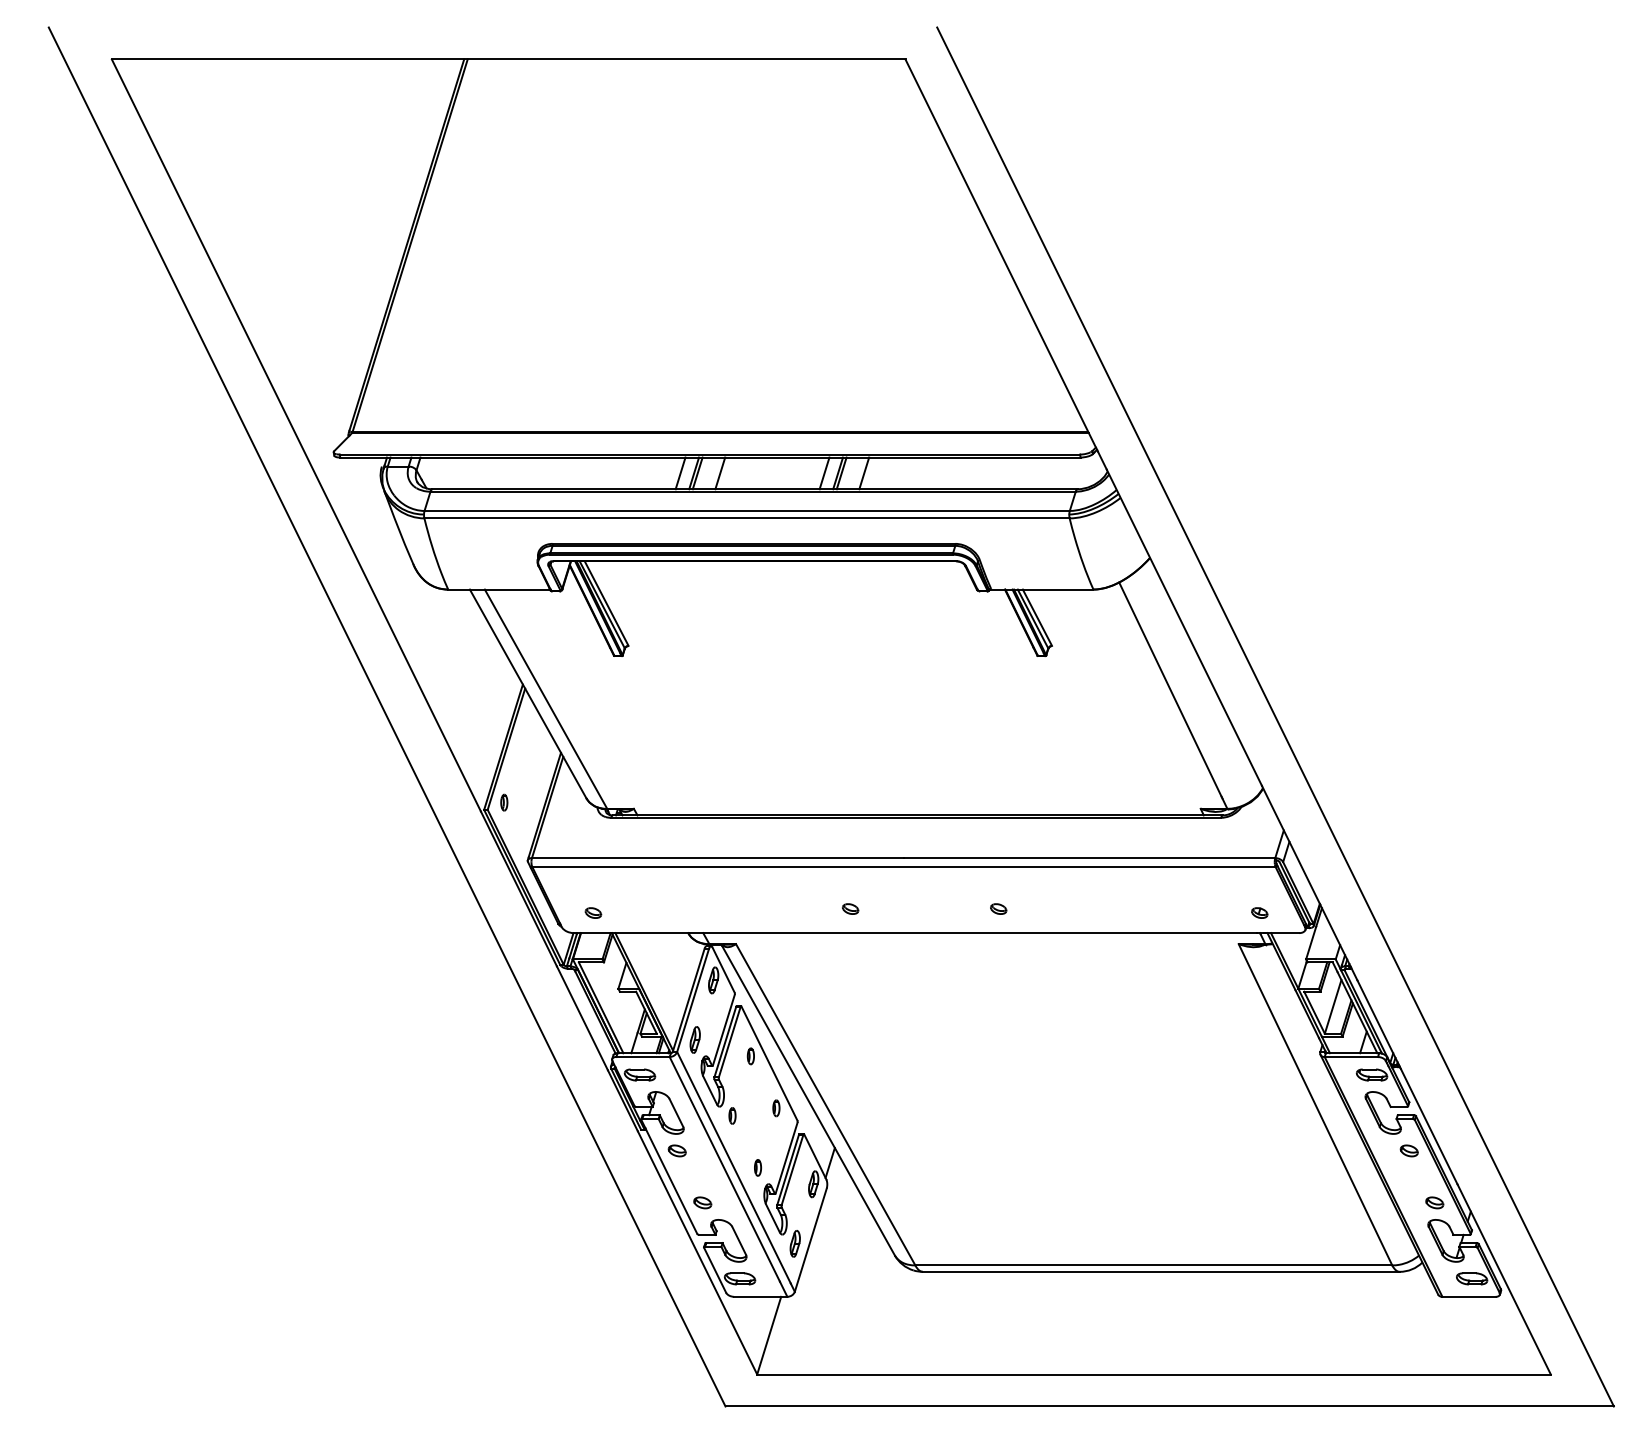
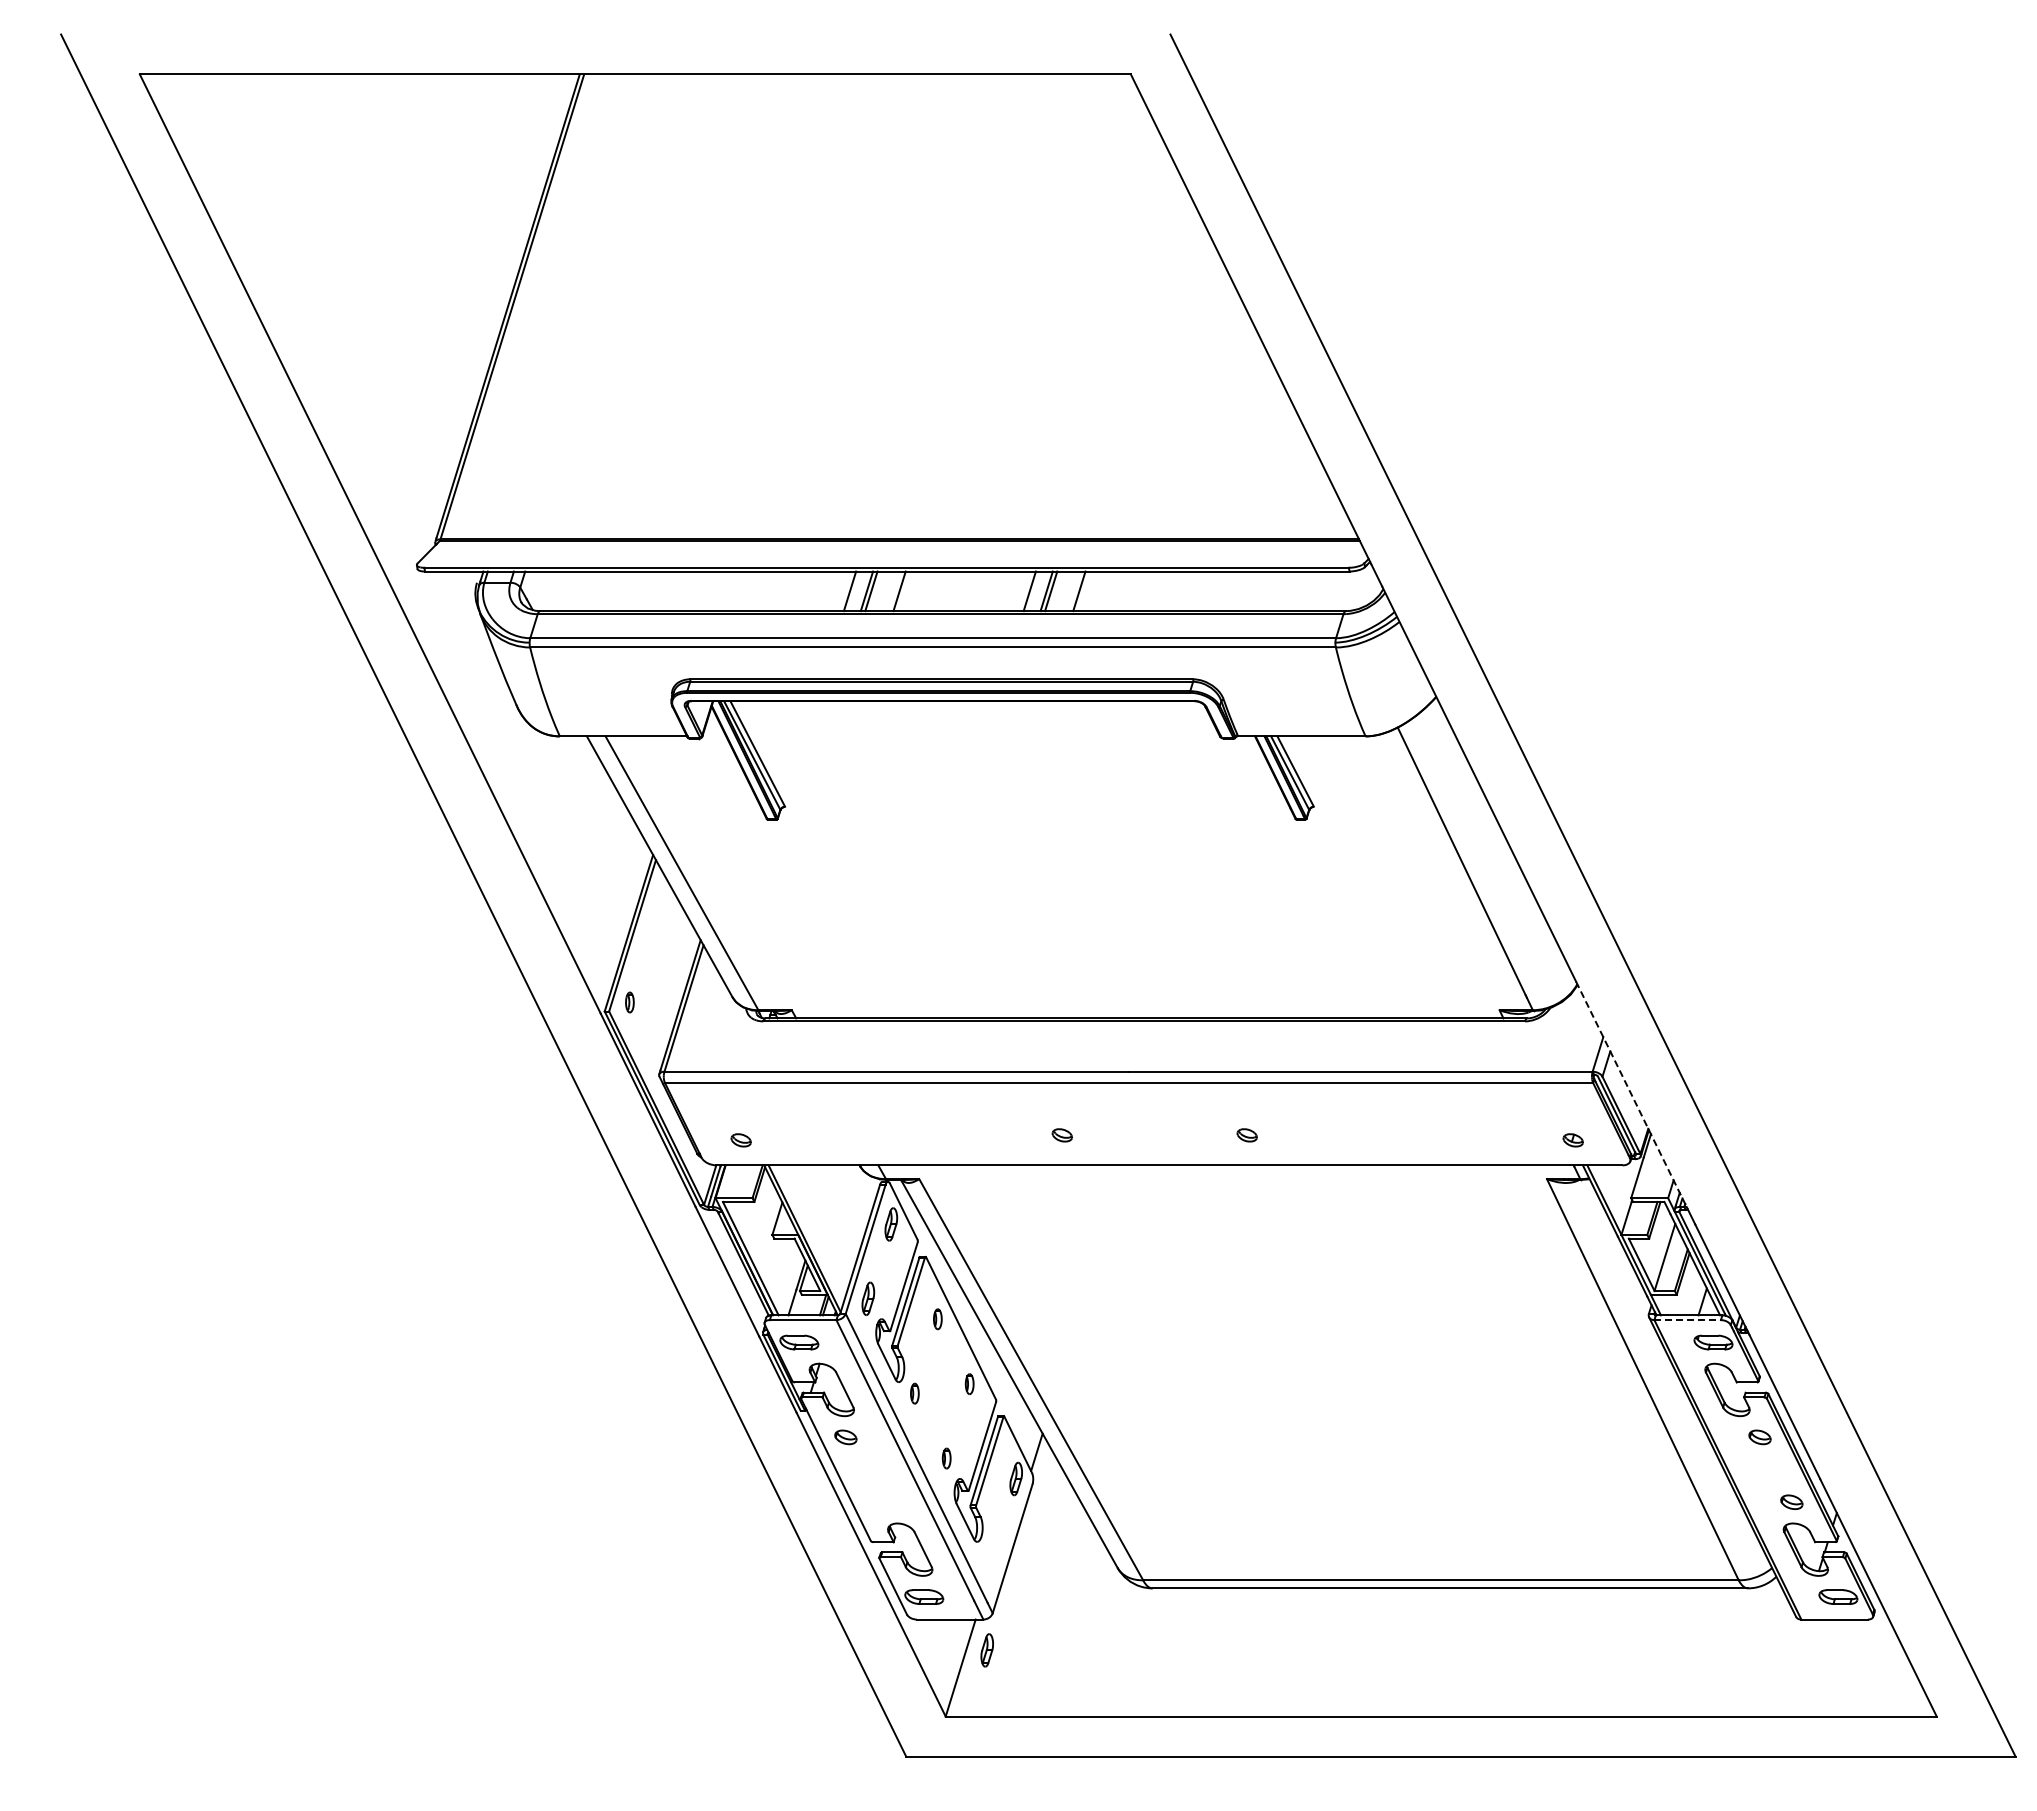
line: (1306, 876) -> (1631, 1094), solid -> dashed
line: (1352, 1057) -> (1688, 1320), solid -> dashed
part: (702, 1202) -> (877, 1501), removed
part: (794, 1243) -> (986, 1650), moved

